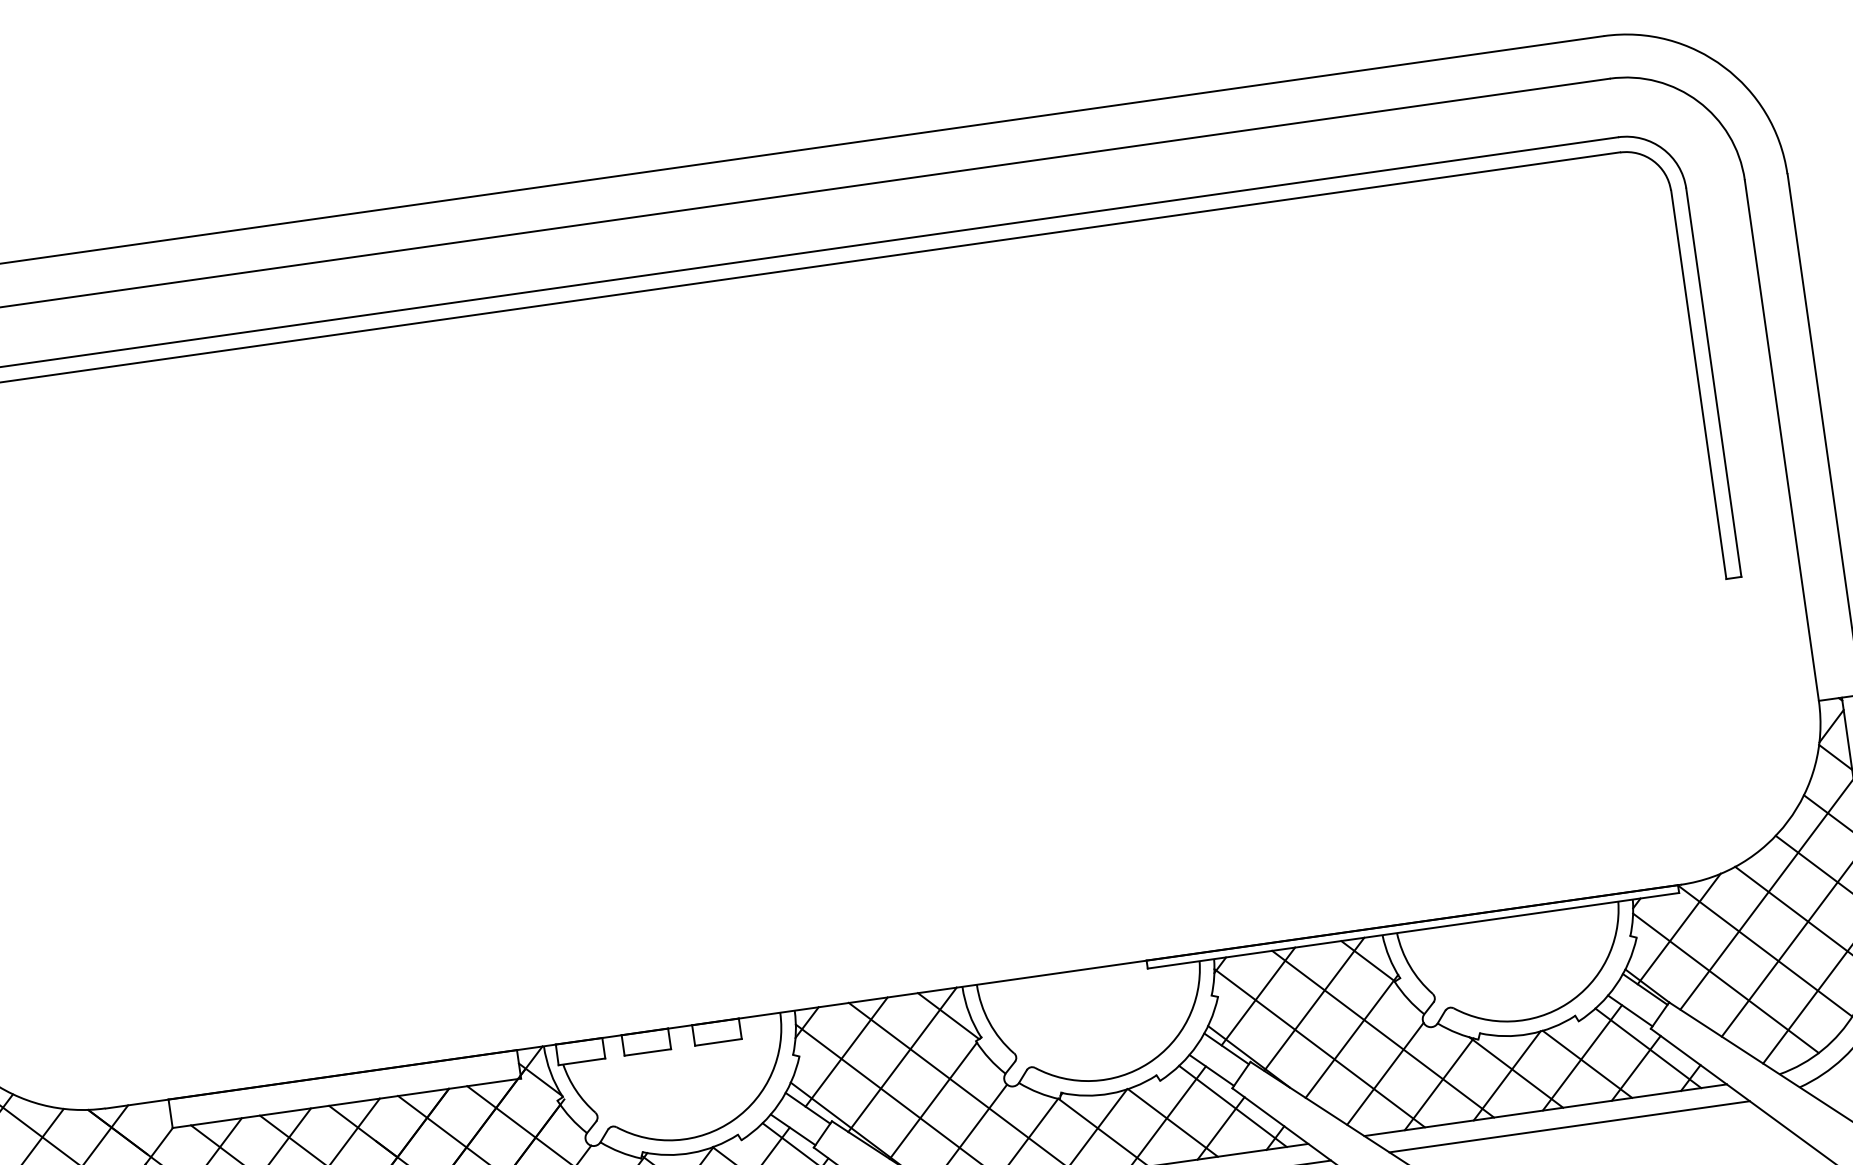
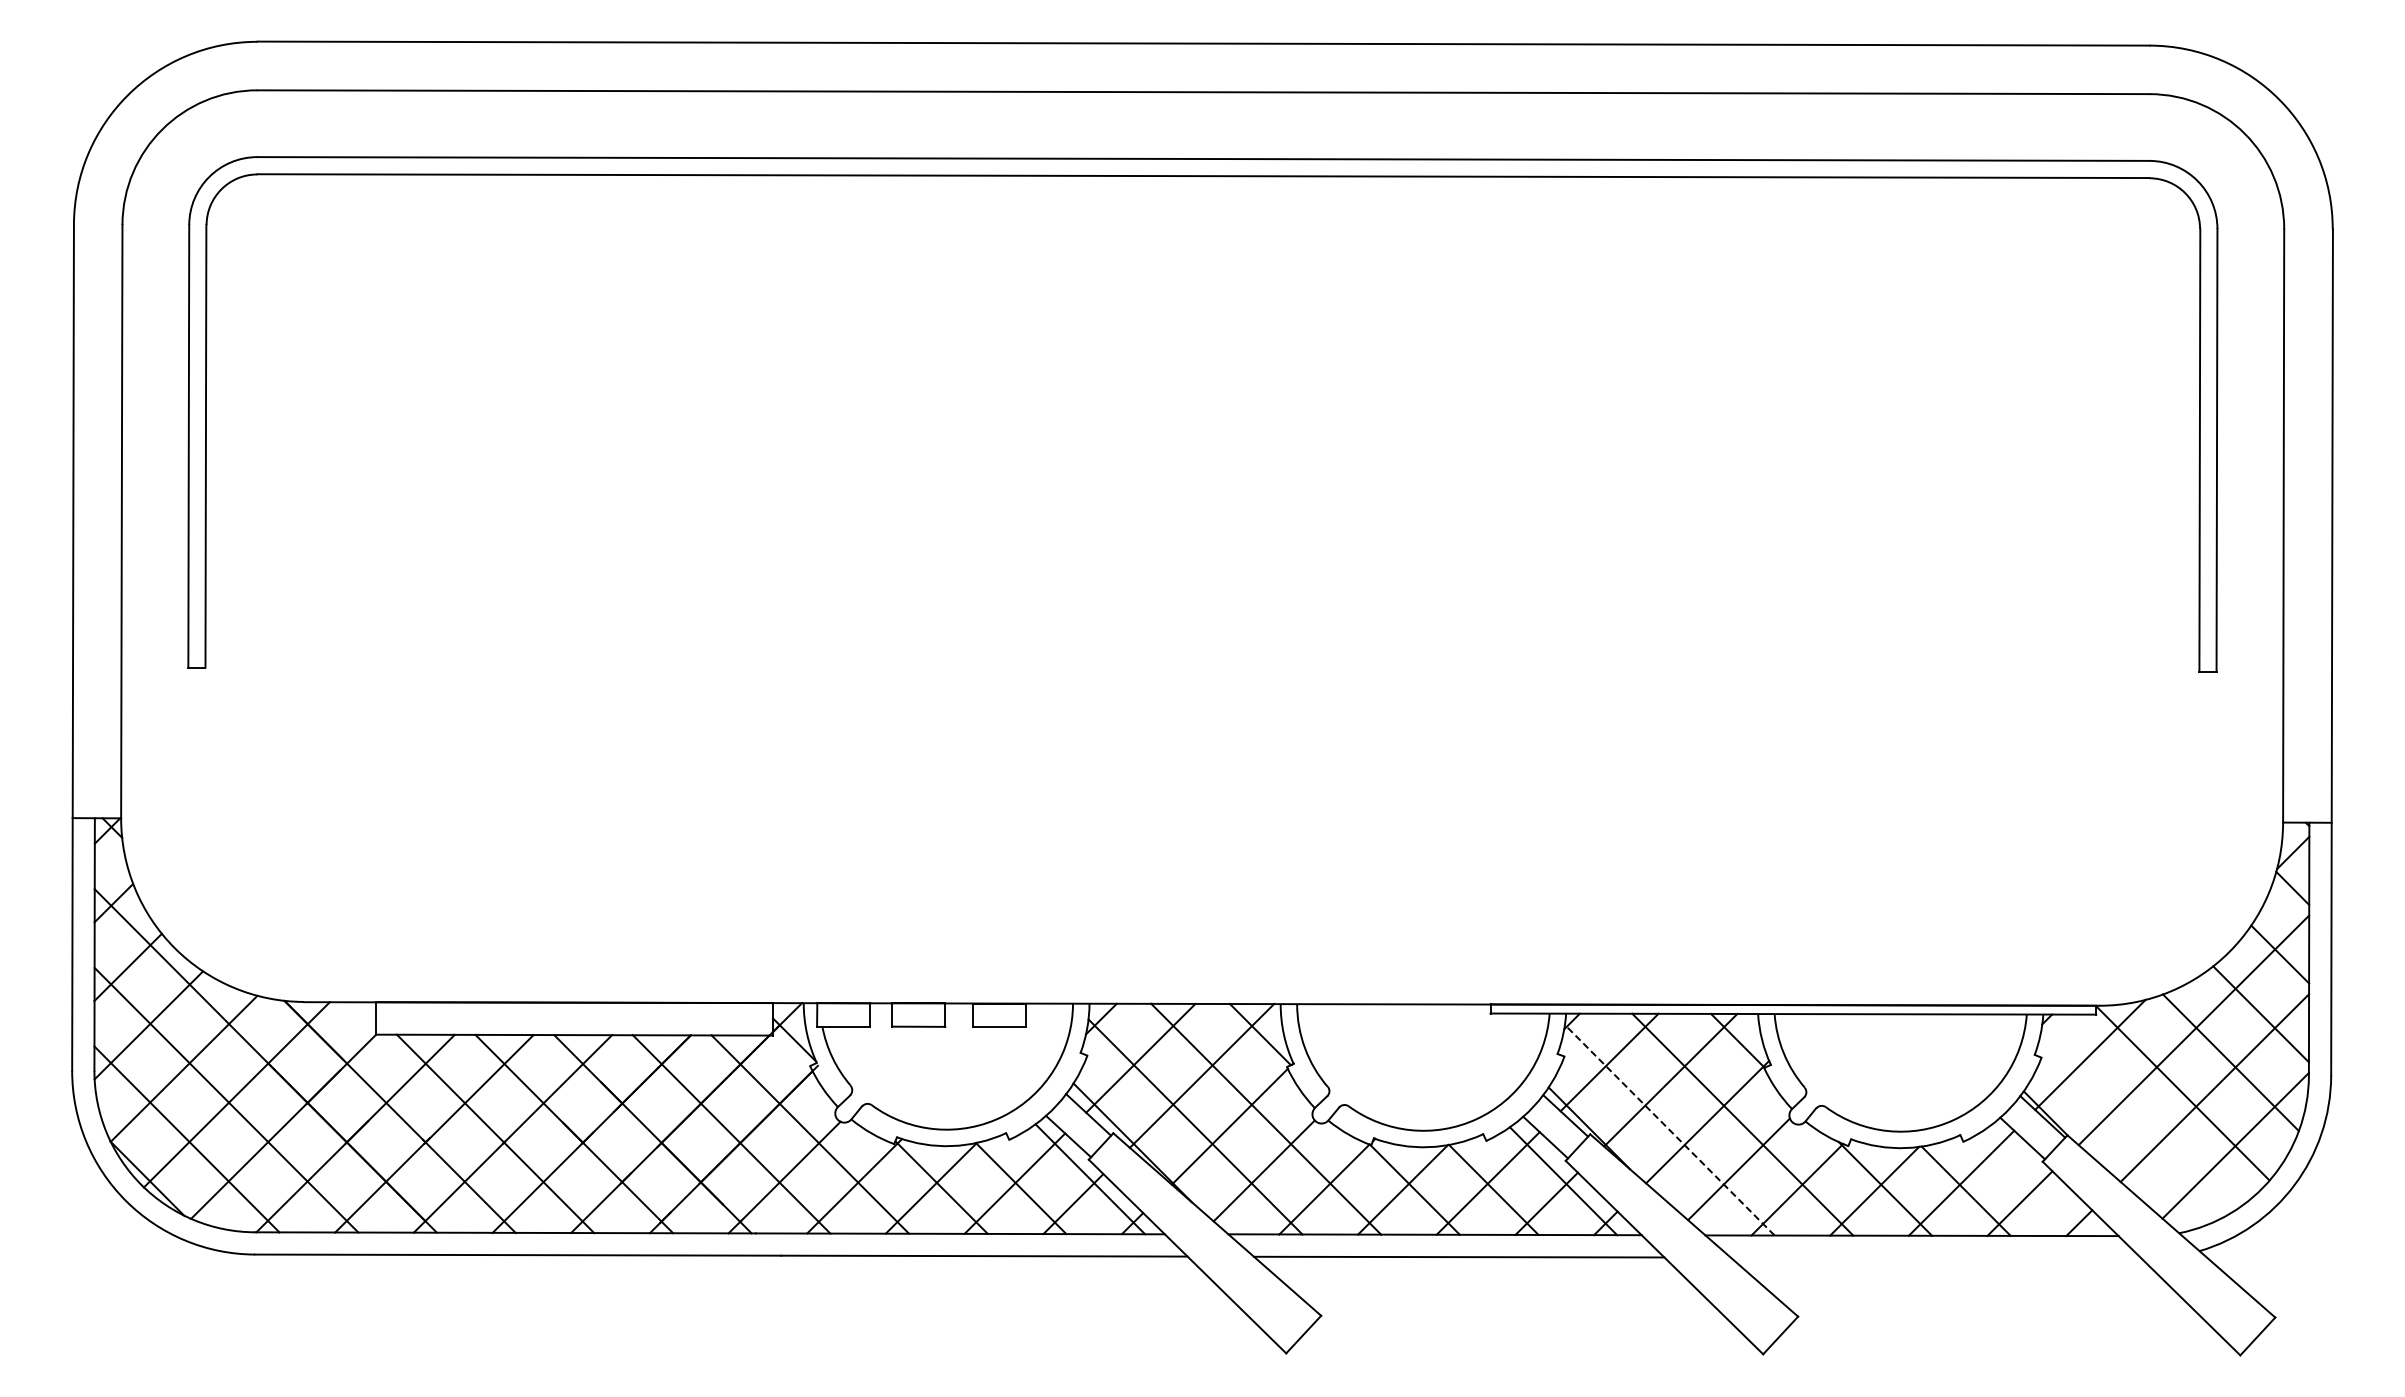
line: (1725, 982) -> (2133, 1122), removed
line: (1319, 1048) -> (1669, 1130), solid -> dashed
line: (1648, 1048) -> (2036, 1183), removed
line: (1568, 1126) -> (1935, 1257), removed

